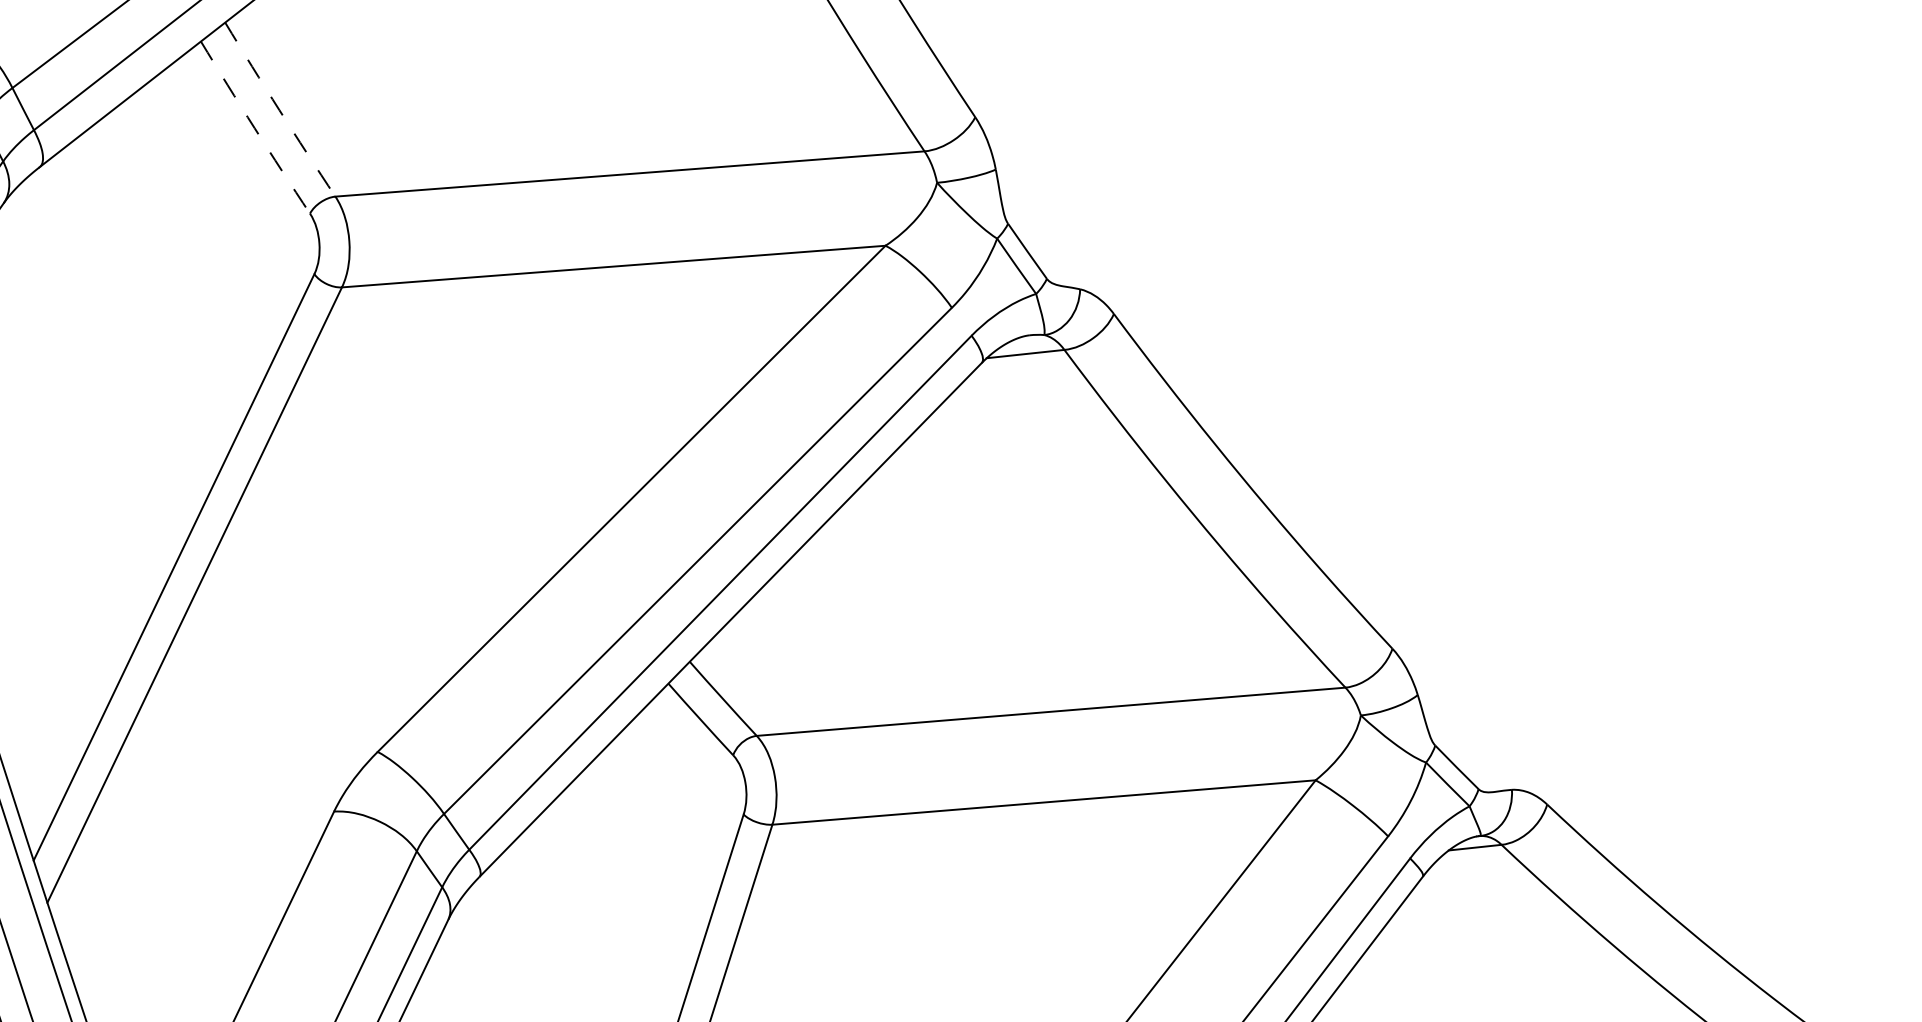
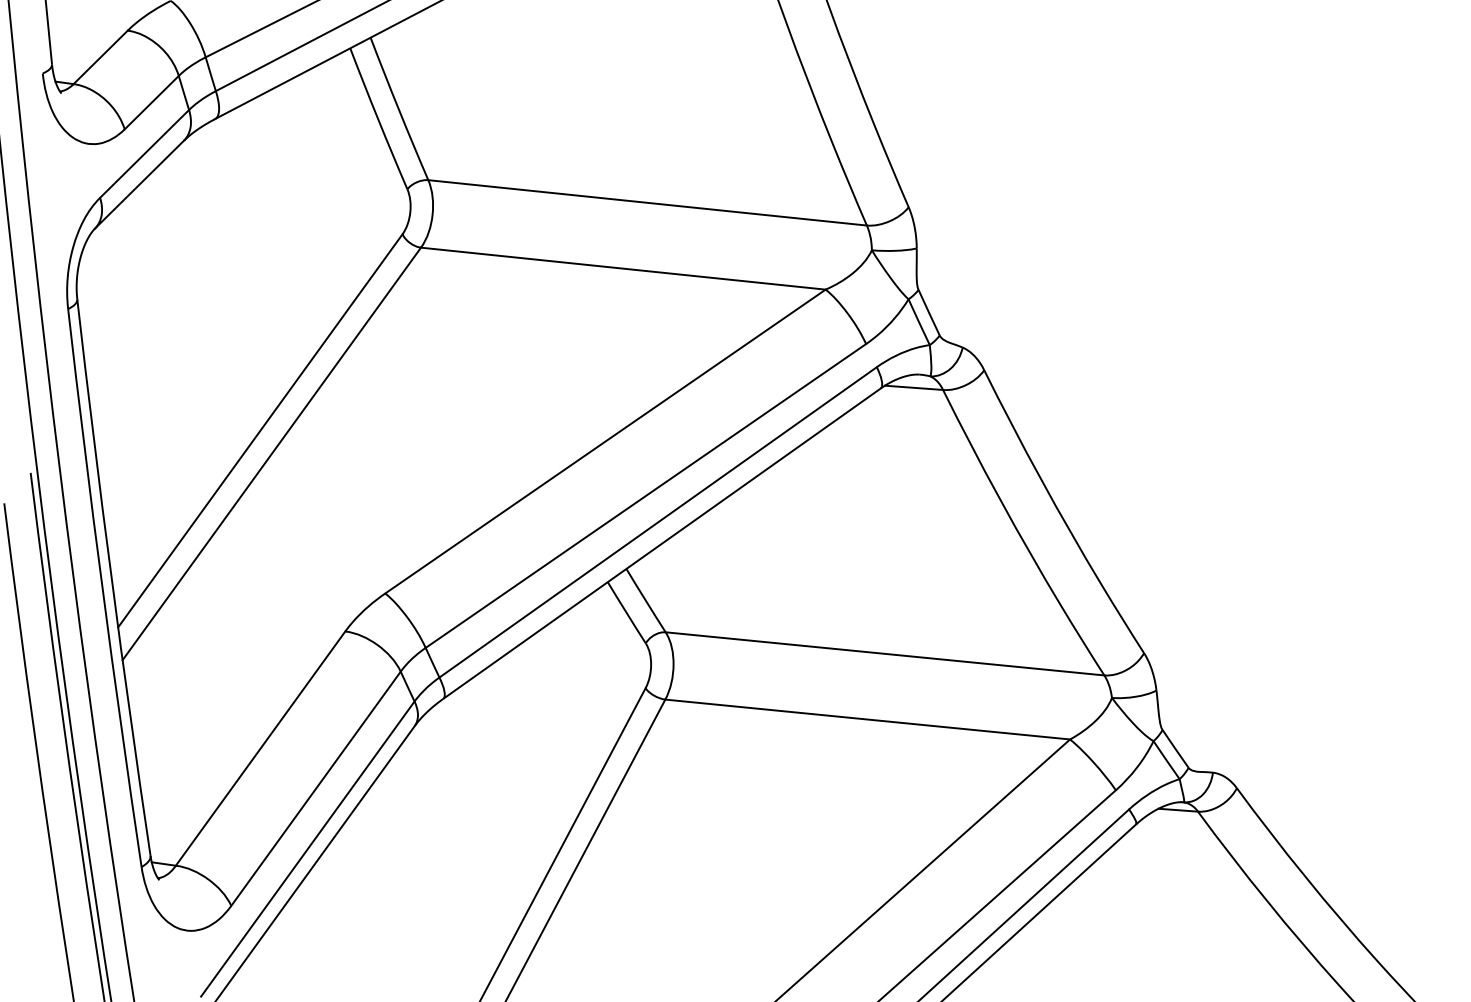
arc: (279, 110) -> (398, 109), dashed -> solid
arc: (255, 128) -> (378, 119), dashed -> solid

